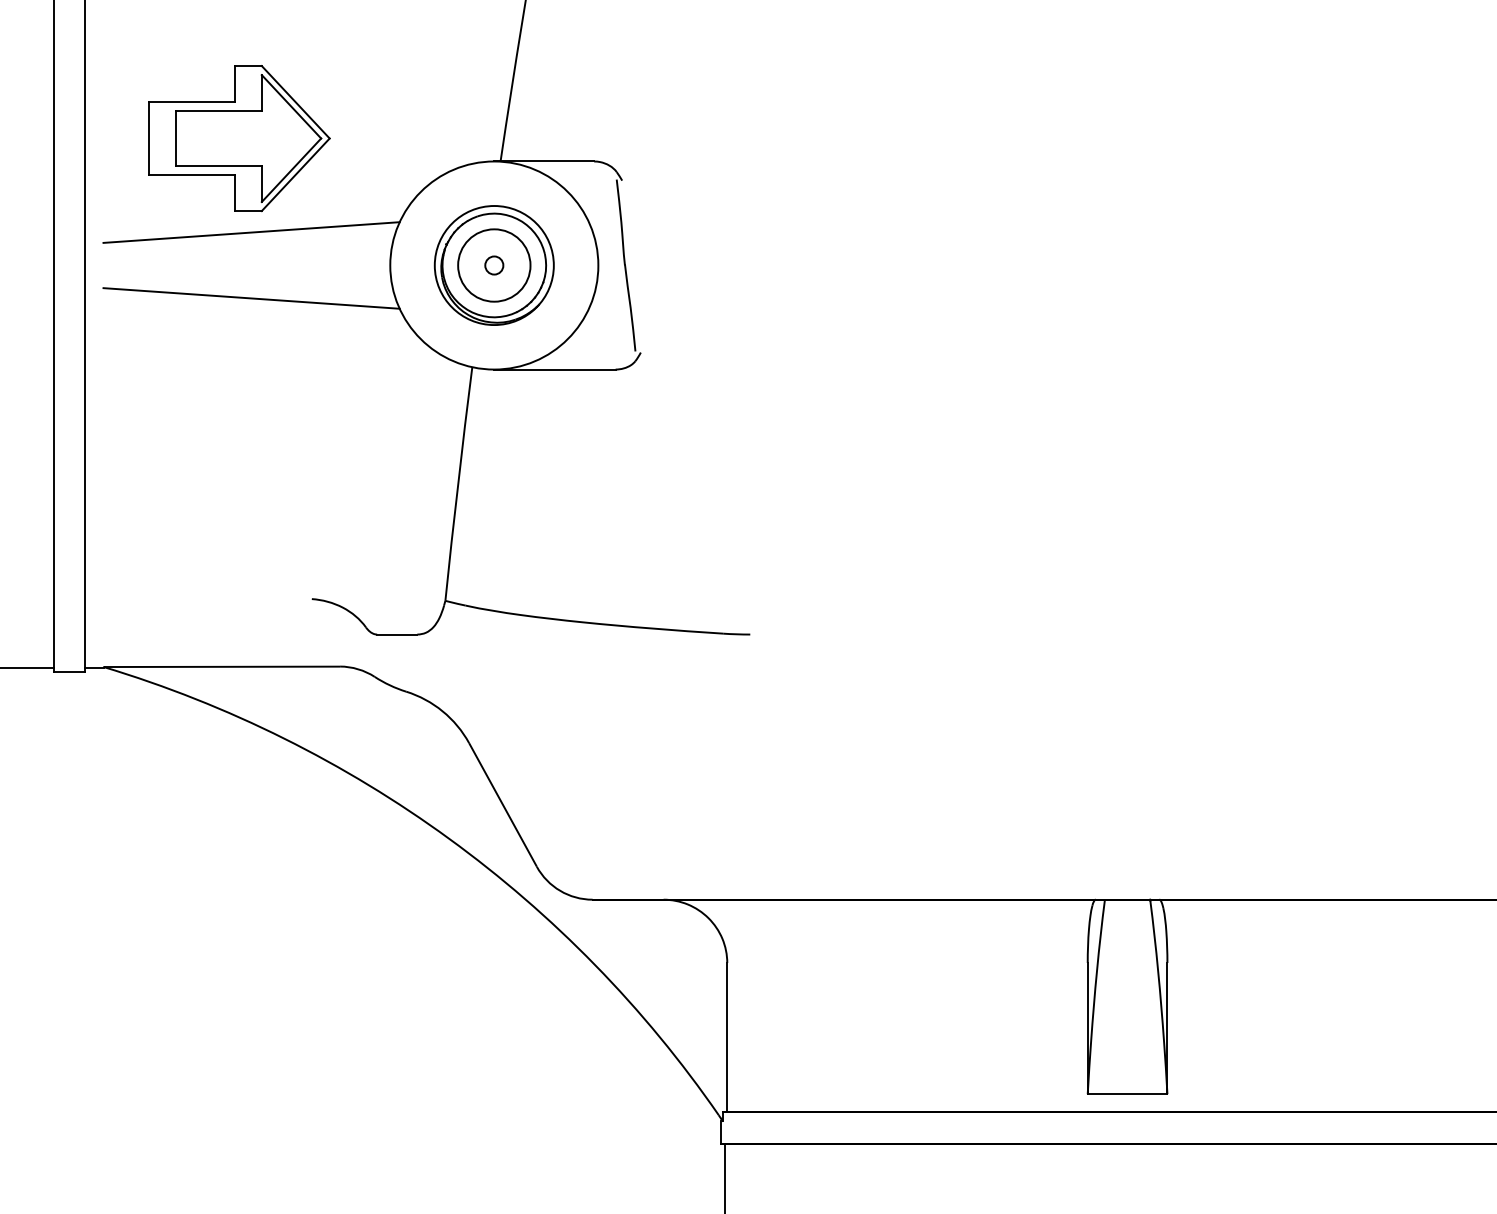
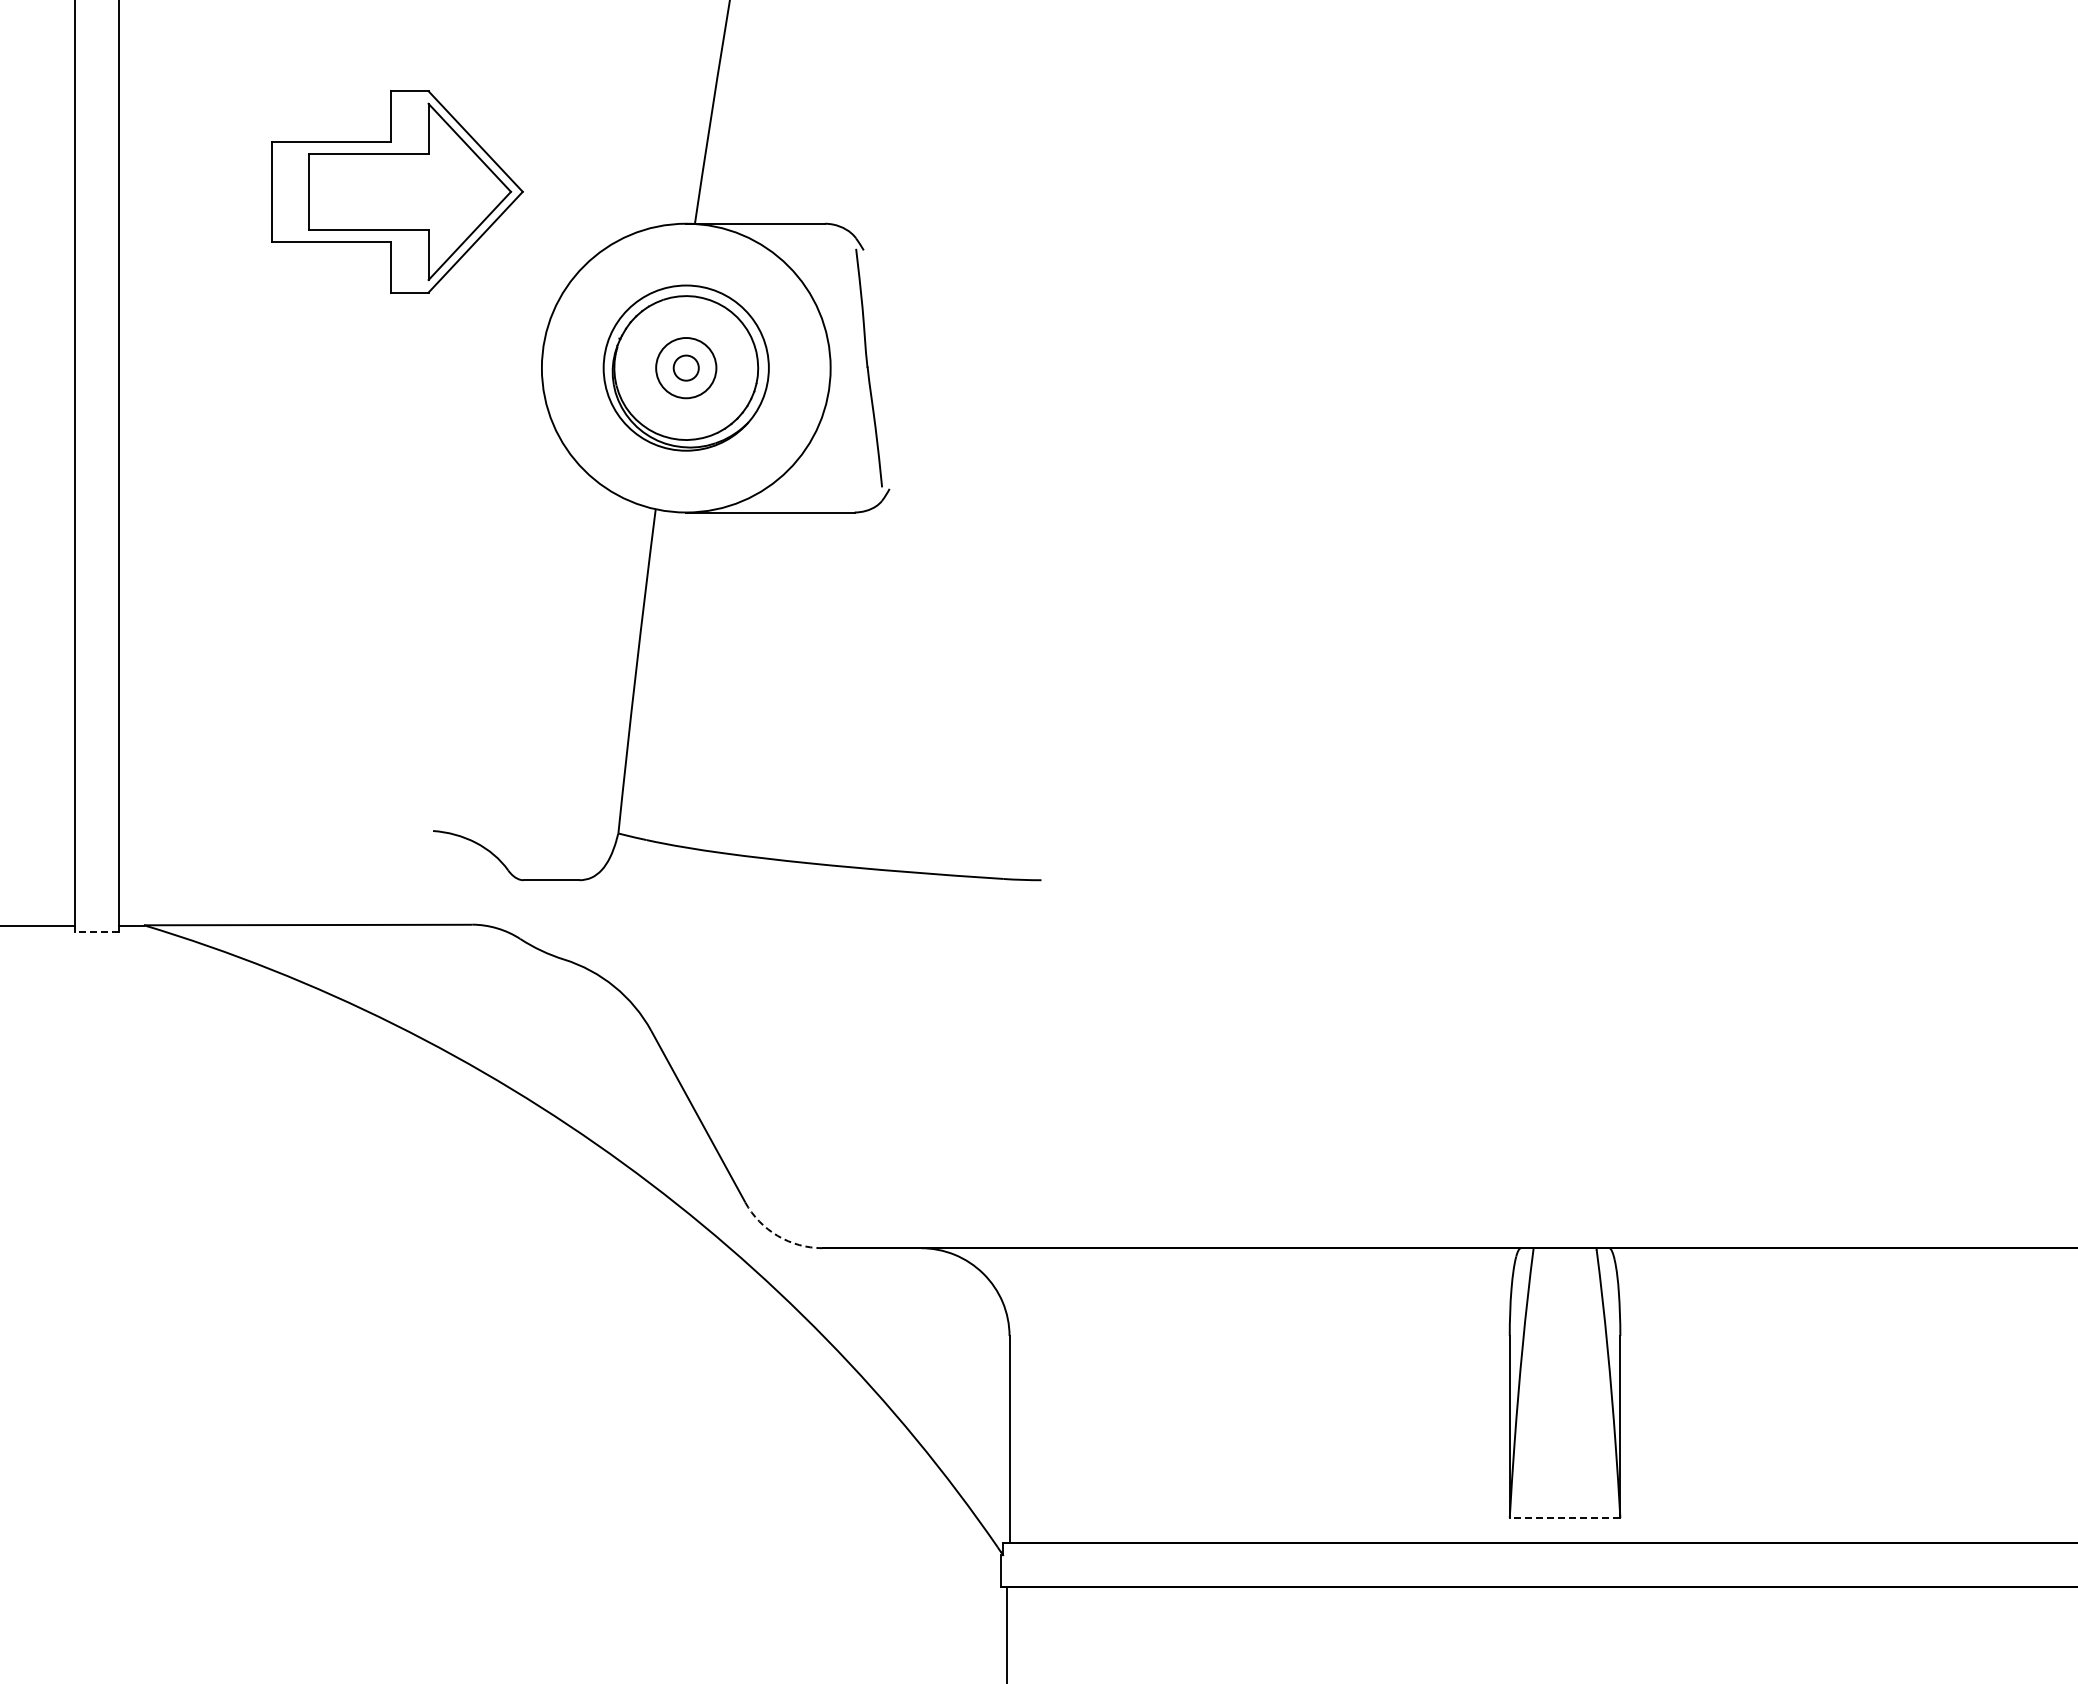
part: (239, 138) -> (397, 191), moved
line: (250, 232) -> (348, 322), removed
circle: (494, 265) -> (686, 367), size x0.6
line: (250, 298) -> (348, 413), removed
line: (69, 672) -> (96, 932), solid -> dashed
arc: (560, 890) -> (777, 1235), solid -> dashed
line: (1127, 1094) -> (1564, 1518), solid -> dashed

